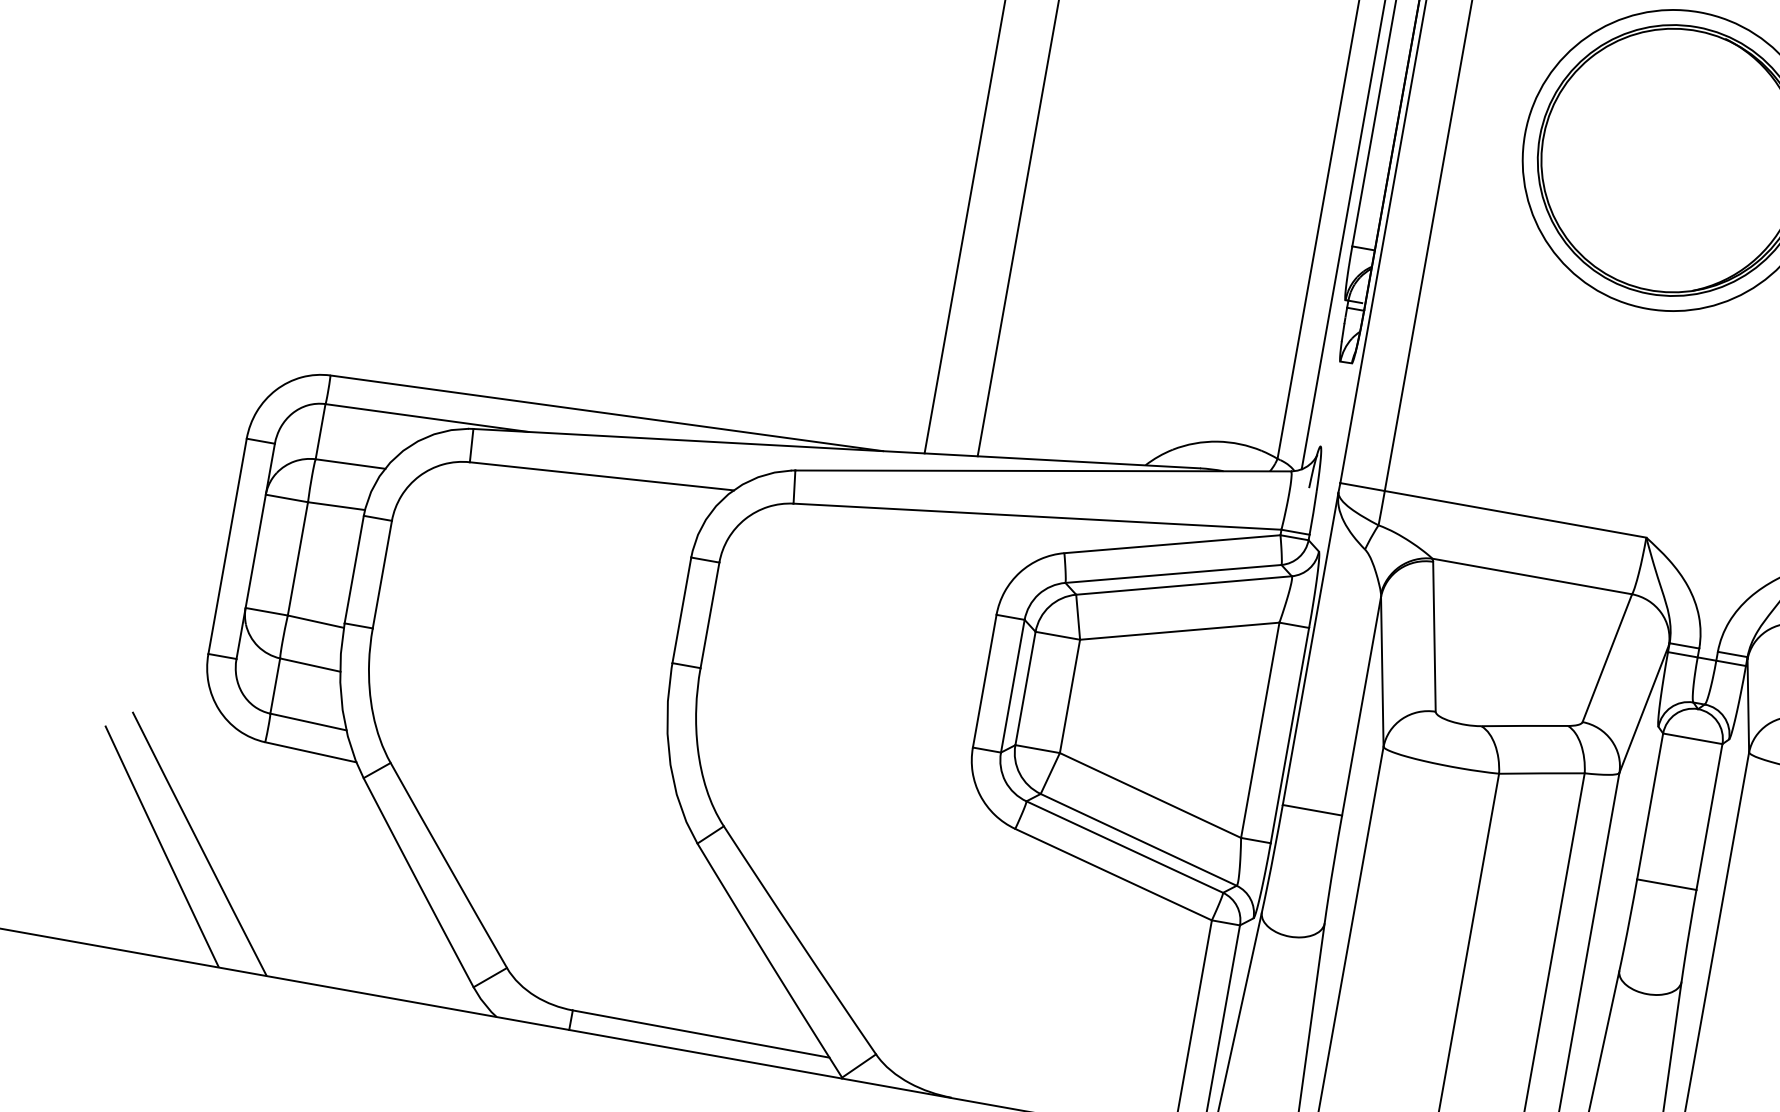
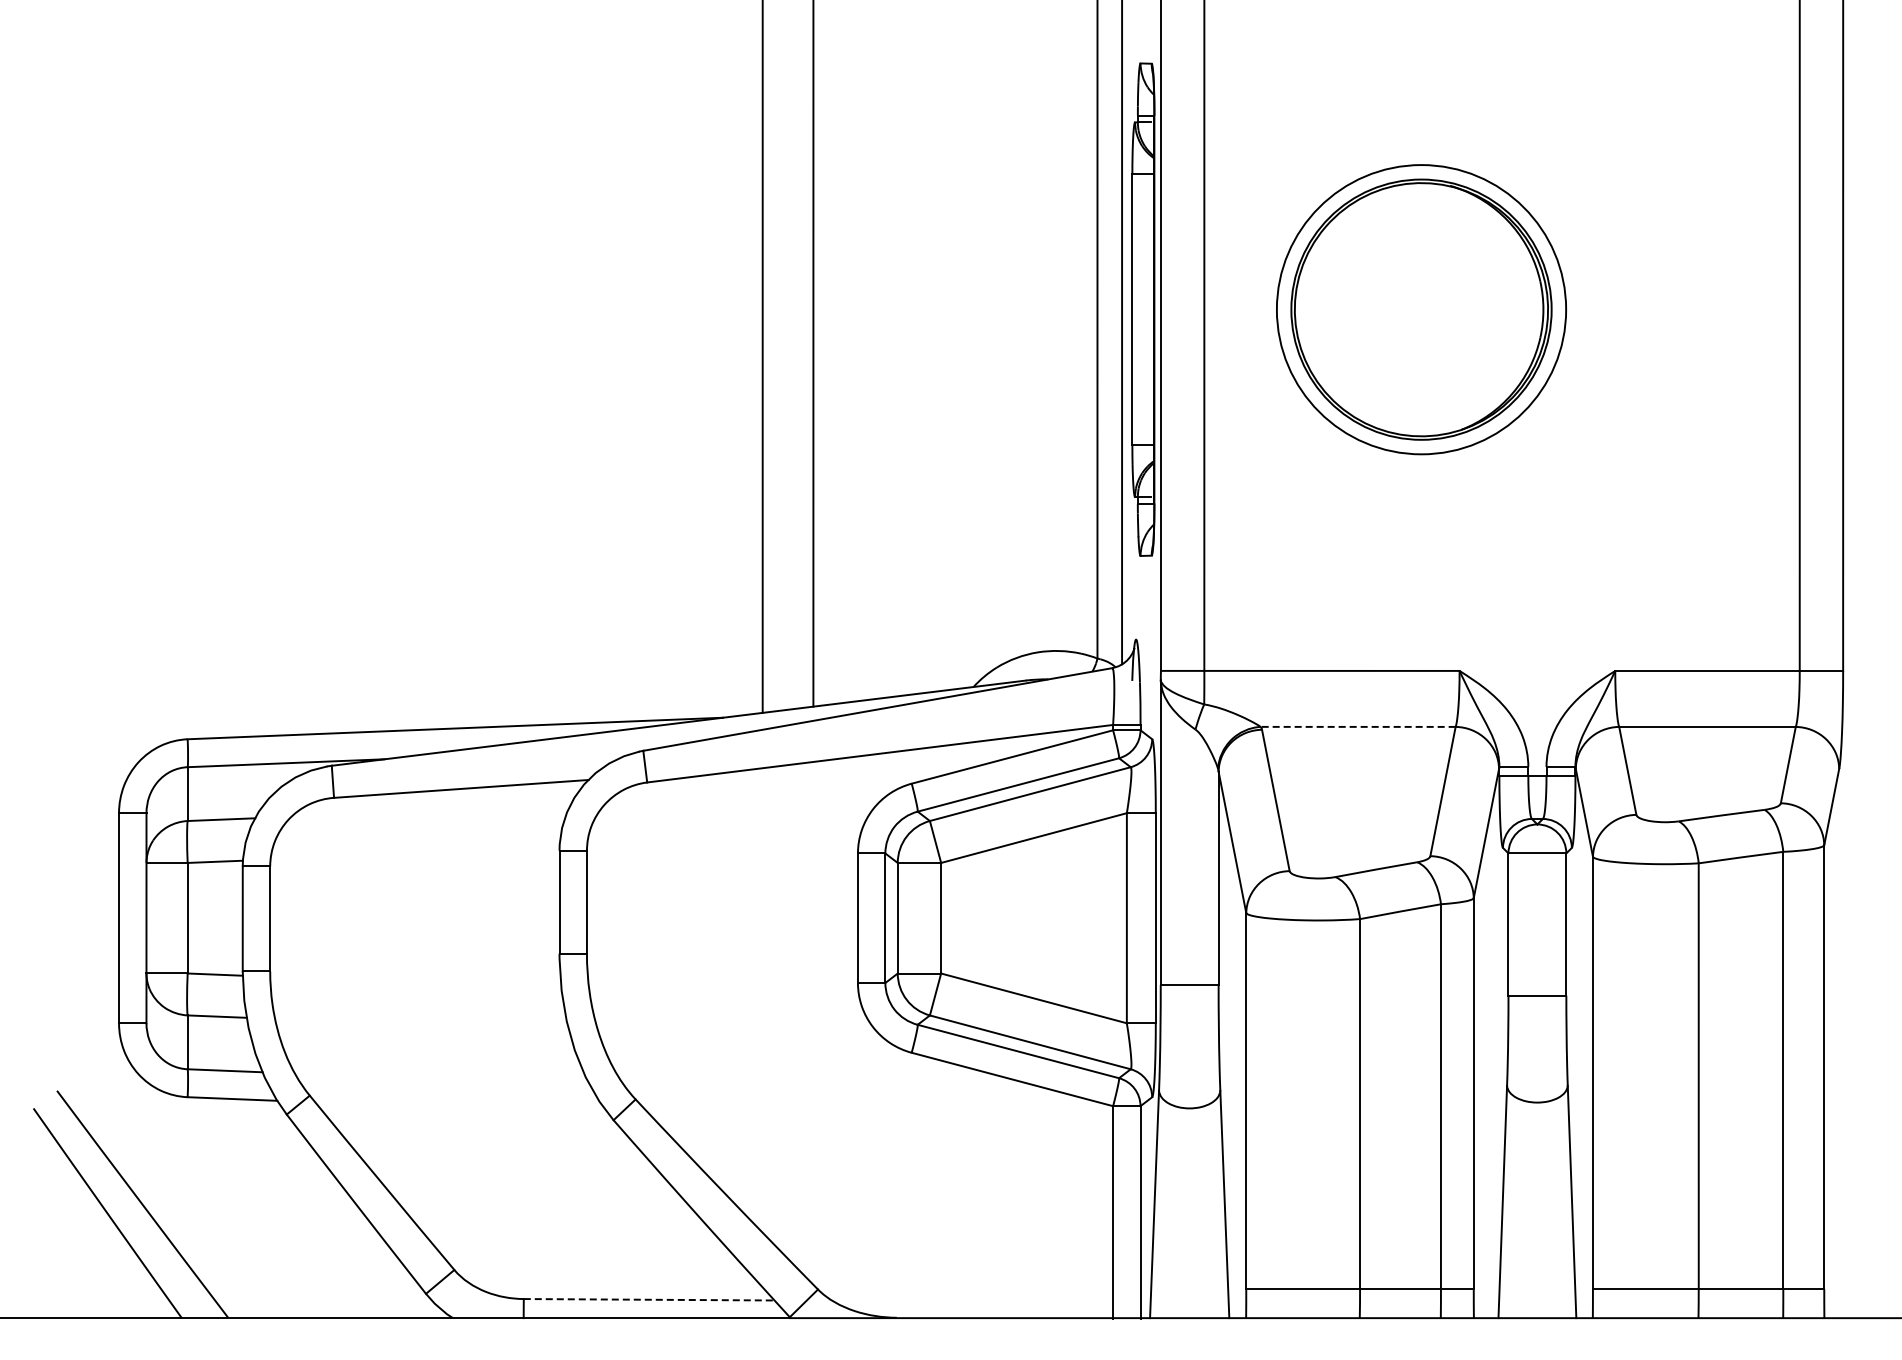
line: (1531, 575) -> (1357, 726), solid -> dashed
line: (701, 1033) -> (649, 1299), solid -> dashed

